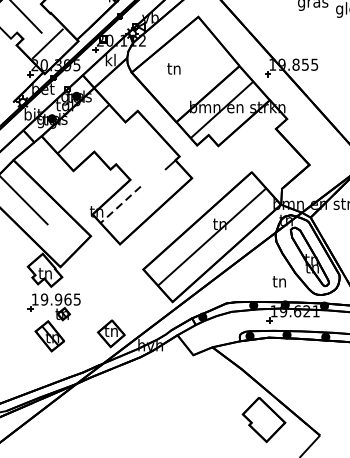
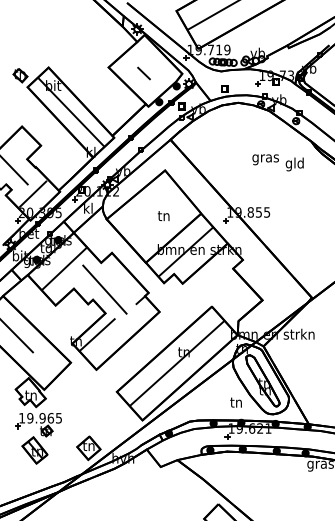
text: (173, 69) -> (163, 216), moved
line: (129, 152) -> (104, 289), added
line: (121, 205) -> (97, 335), dashed -> solid

